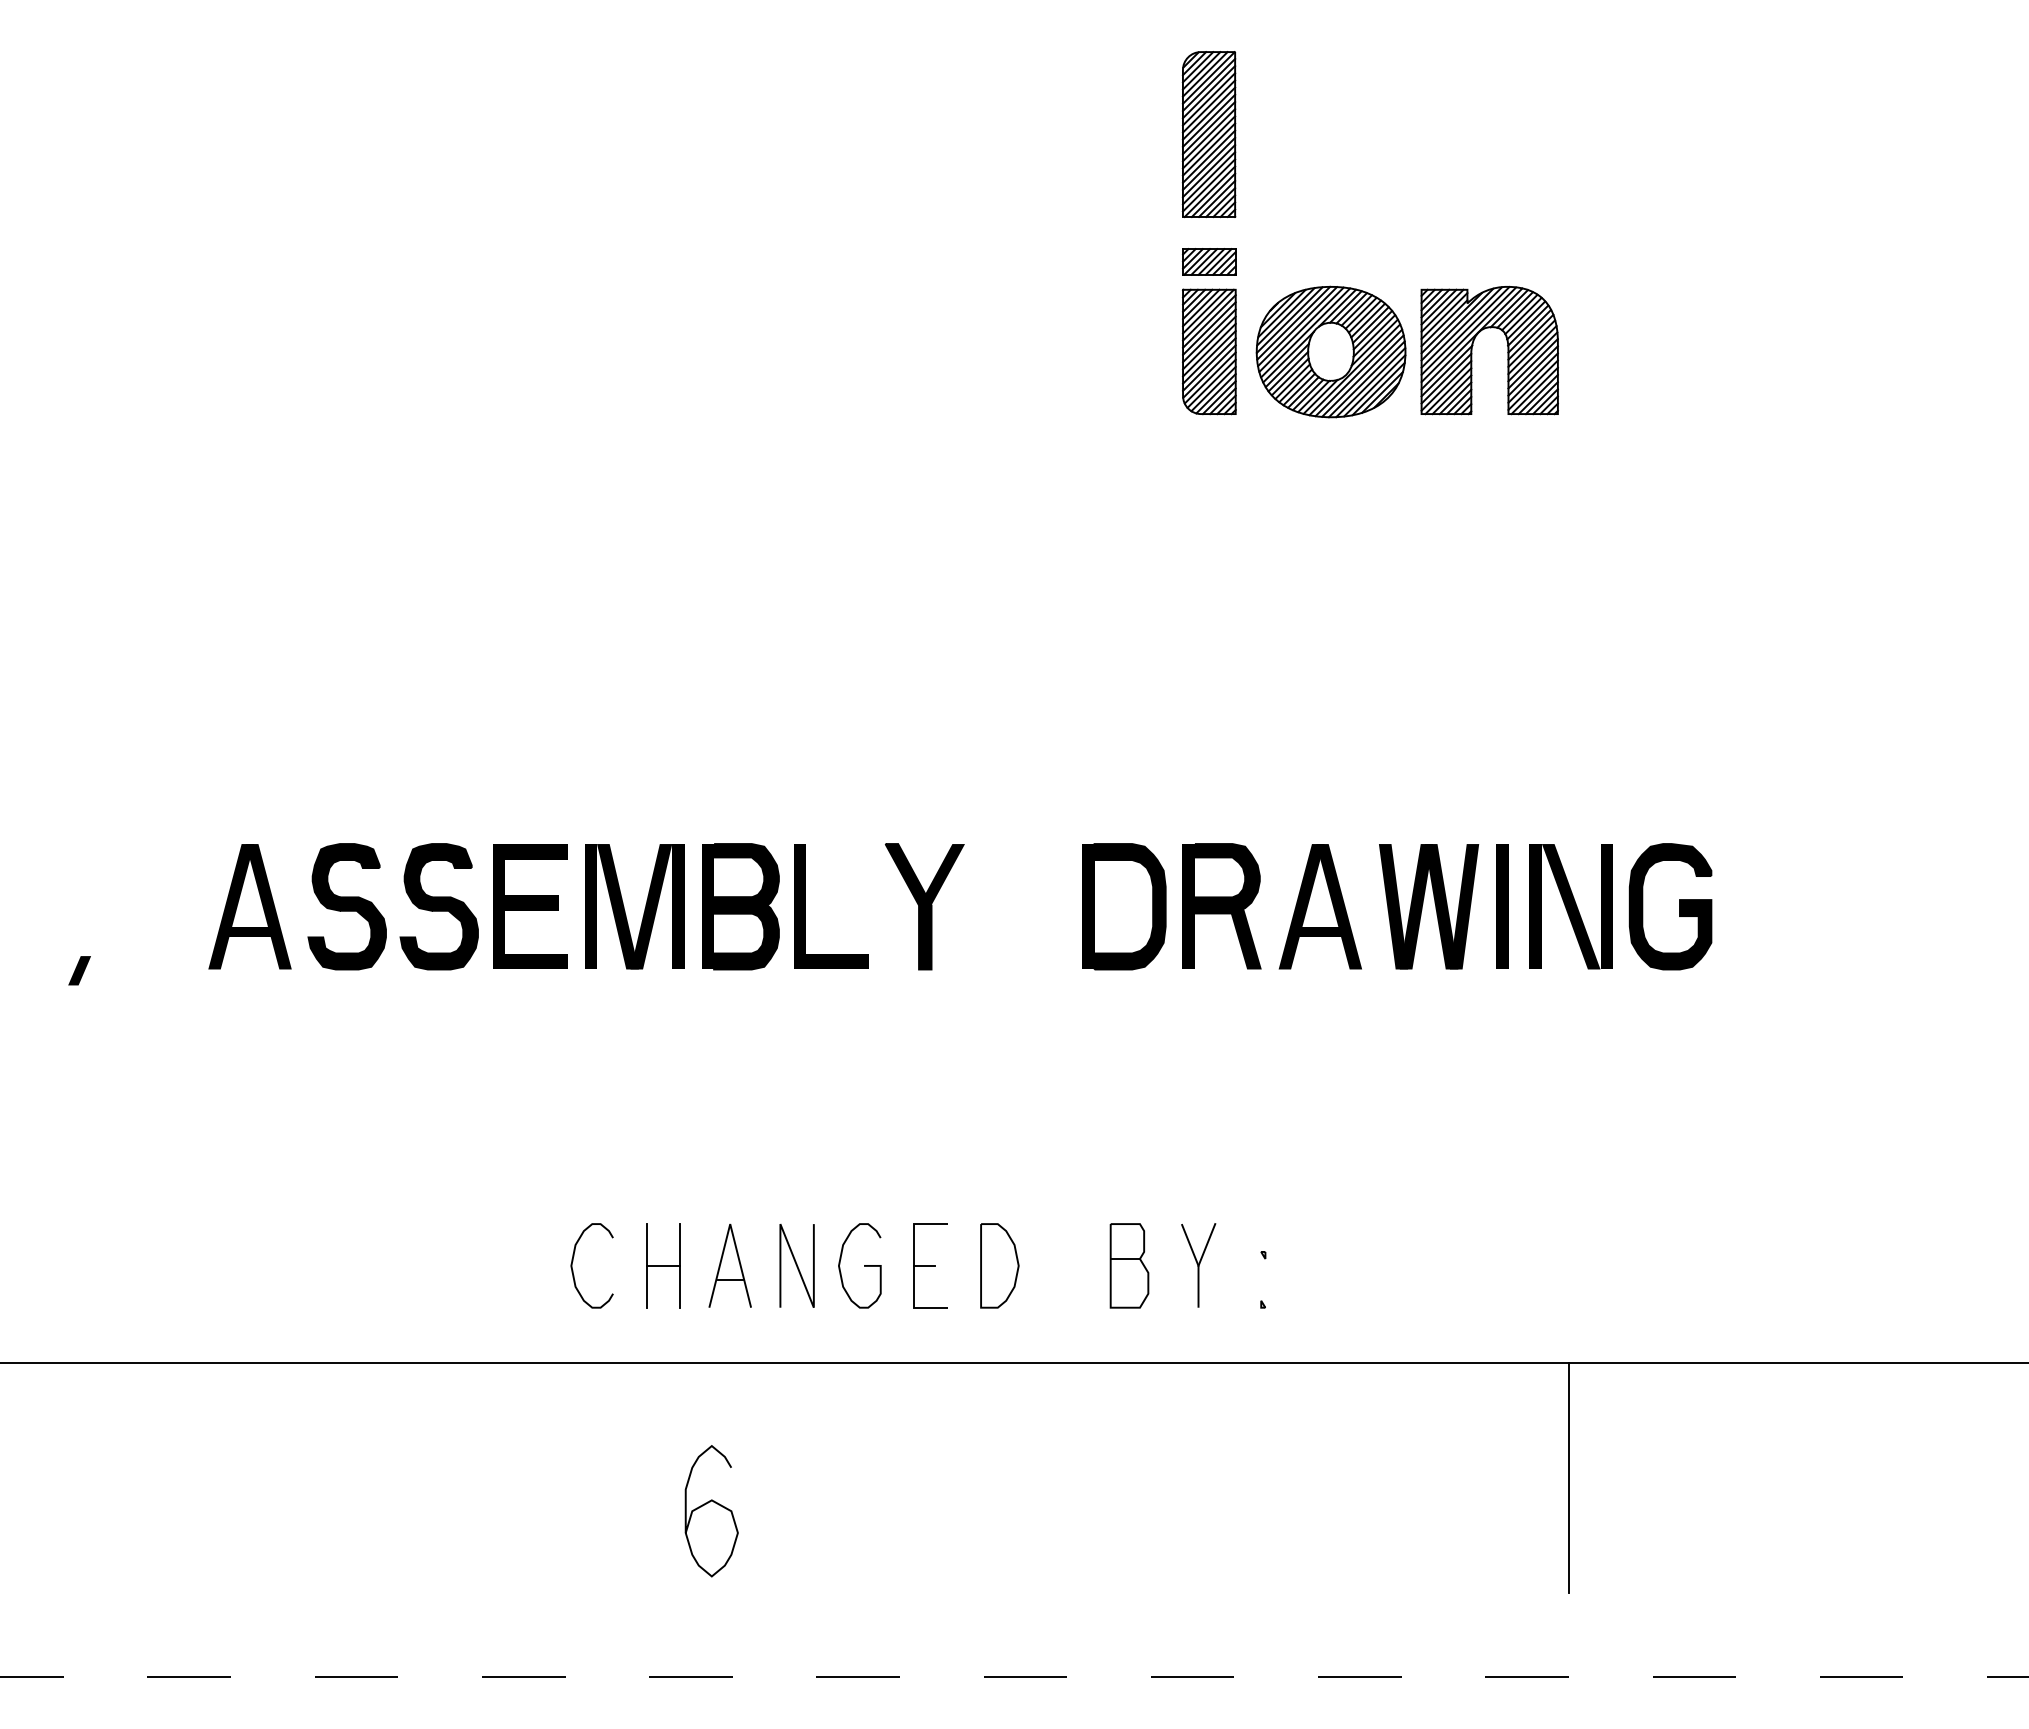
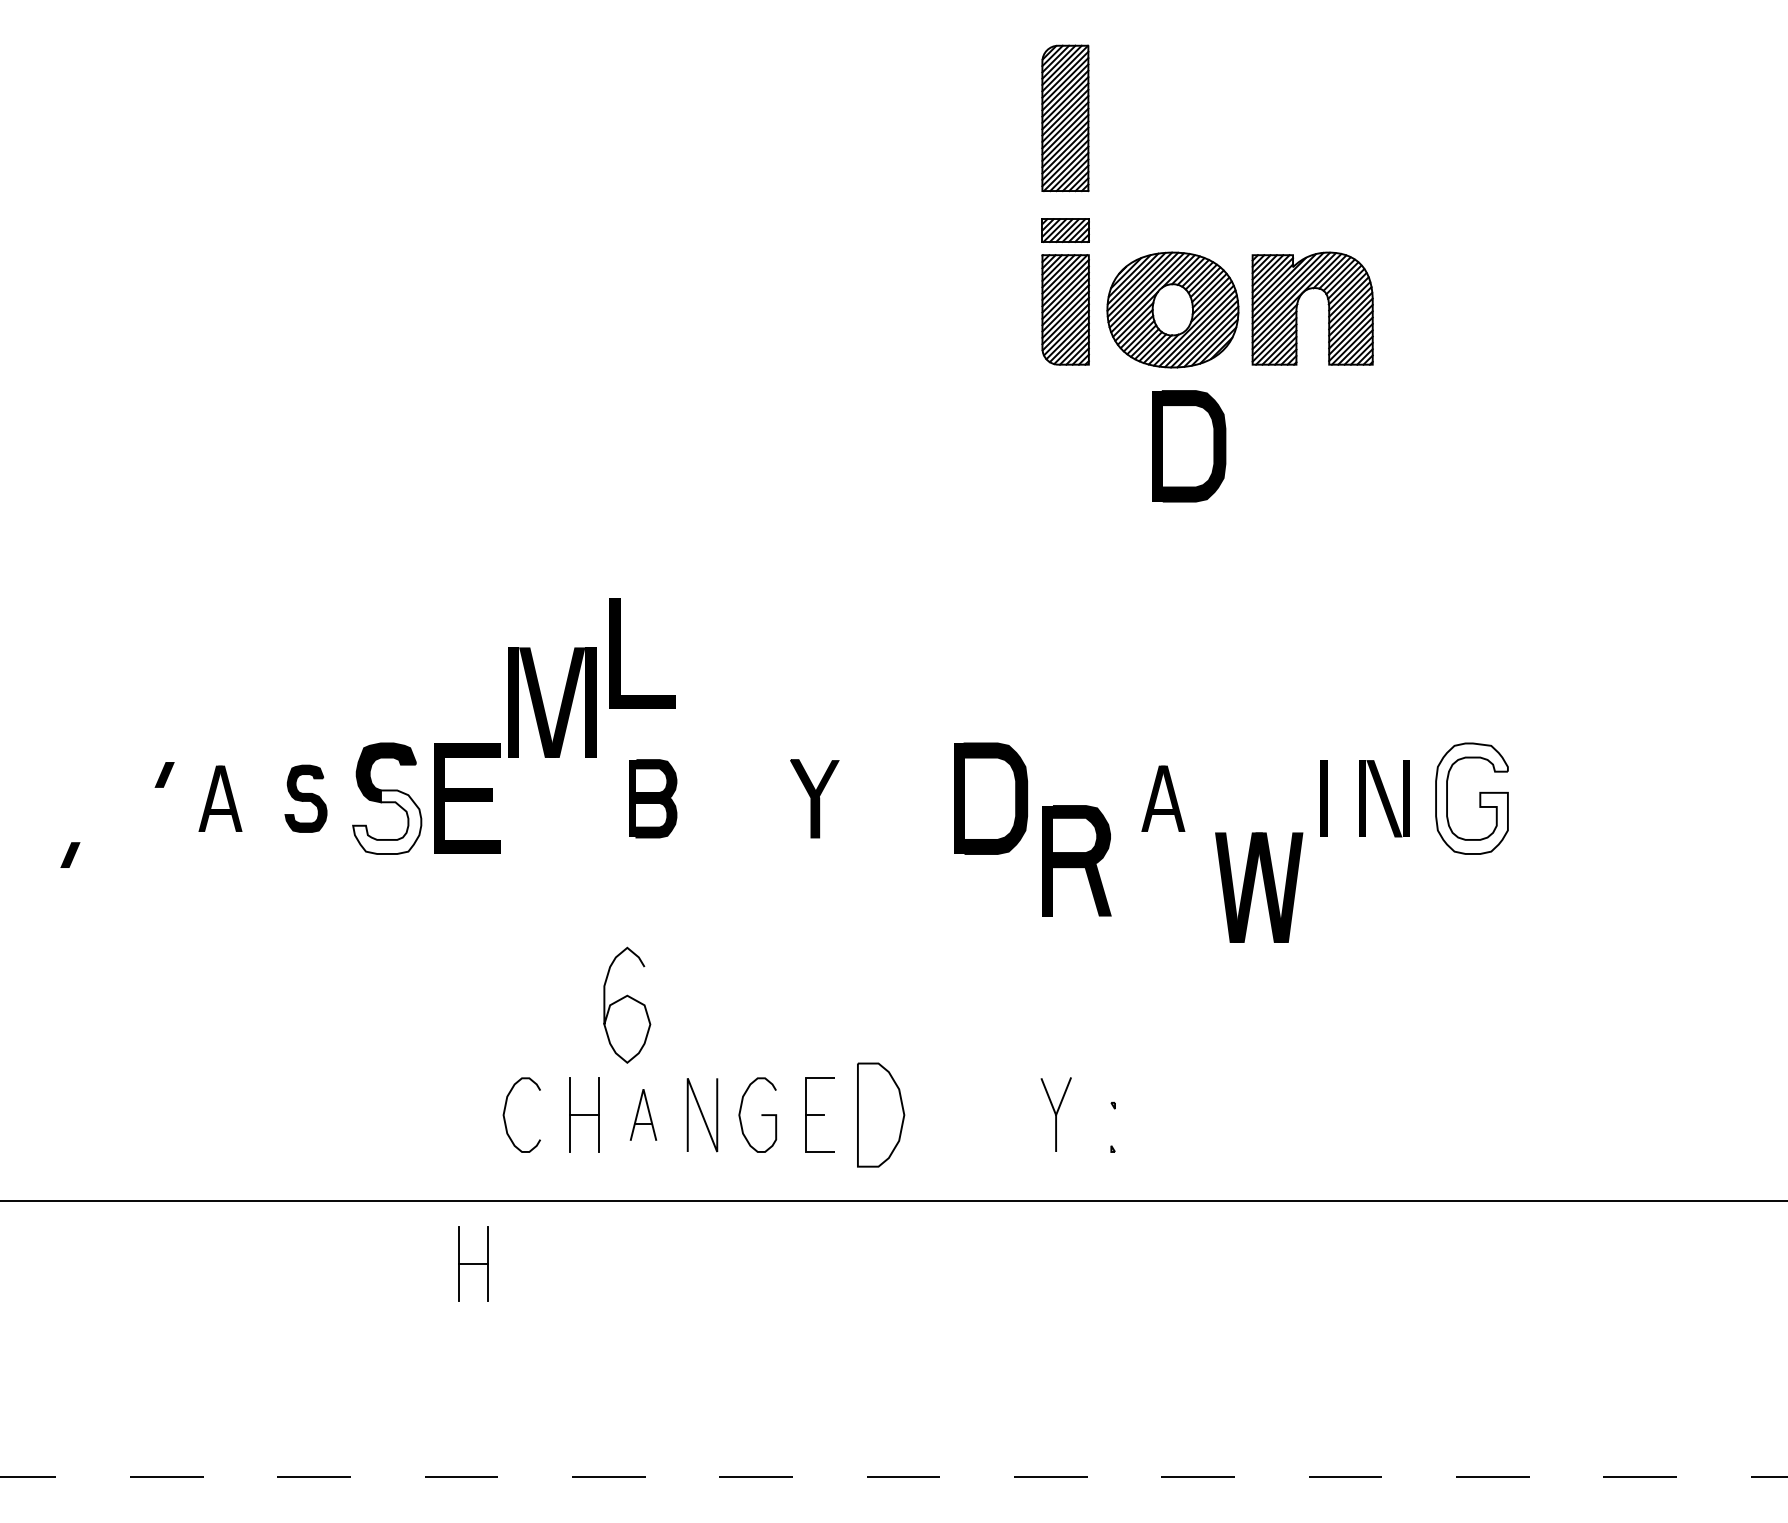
part: (1349, 506) -> (1189, 446), added
part: (186, 879) -> (164, 774), added
part: (249, 906) -> (220, 798), size x0.6
part: (346, 906) -> (305, 798), size x0.6
part: (740, 906) -> (652, 798), size x0.7
part: (805, 906) -> (620, 653), moved
part: (924, 906) -> (814, 798), size x0.7
part: (1221, 906) -> (1076, 861), moved
part: (1319, 906) -> (1162, 798), size x0.6
part: (1429, 906) -> (1259, 887), moved
part: (1502, 906) -> (1323, 798), size x0.7
part: (1570, 906) -> (1383, 798), size x0.7
fill: (1670, 906) -> (1471, 798), removed
part: (625, 910) -> (544, 705), moved
fill: (438, 933) -> (386, 822), removed
part: (729, 1265) -> (642, 1114), size x0.7
part: (999, 1265) -> (880, 1114), size x1.4
part: (1129, 1265) -> (995, 1114), removed
part: (537, 1434) -> (473, 1263), added
line: (1568, 1478) -> (1382, 1302), removed
curve: (708, 1503) -> (624, 998), moved

